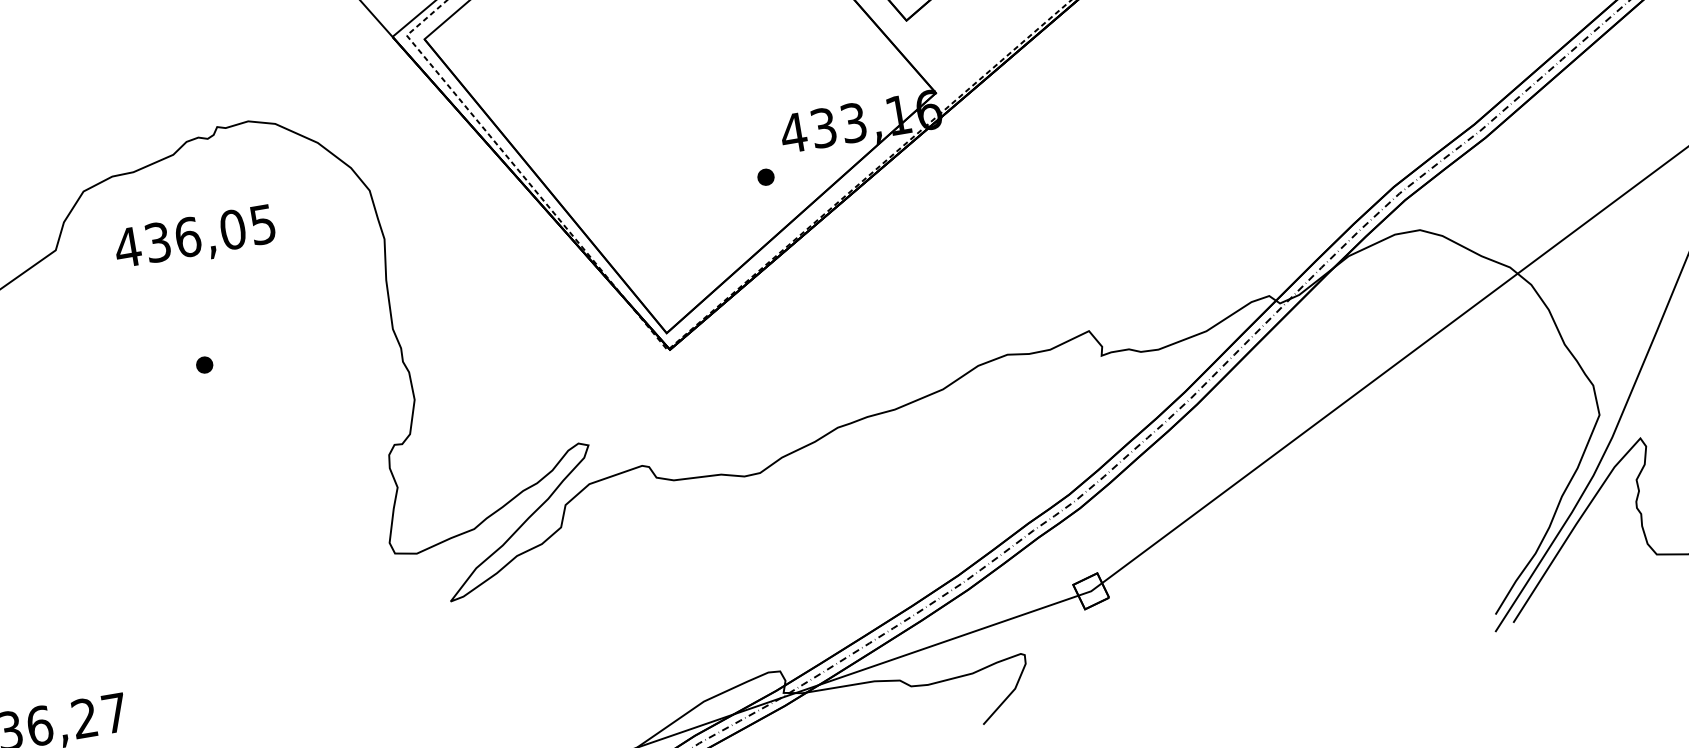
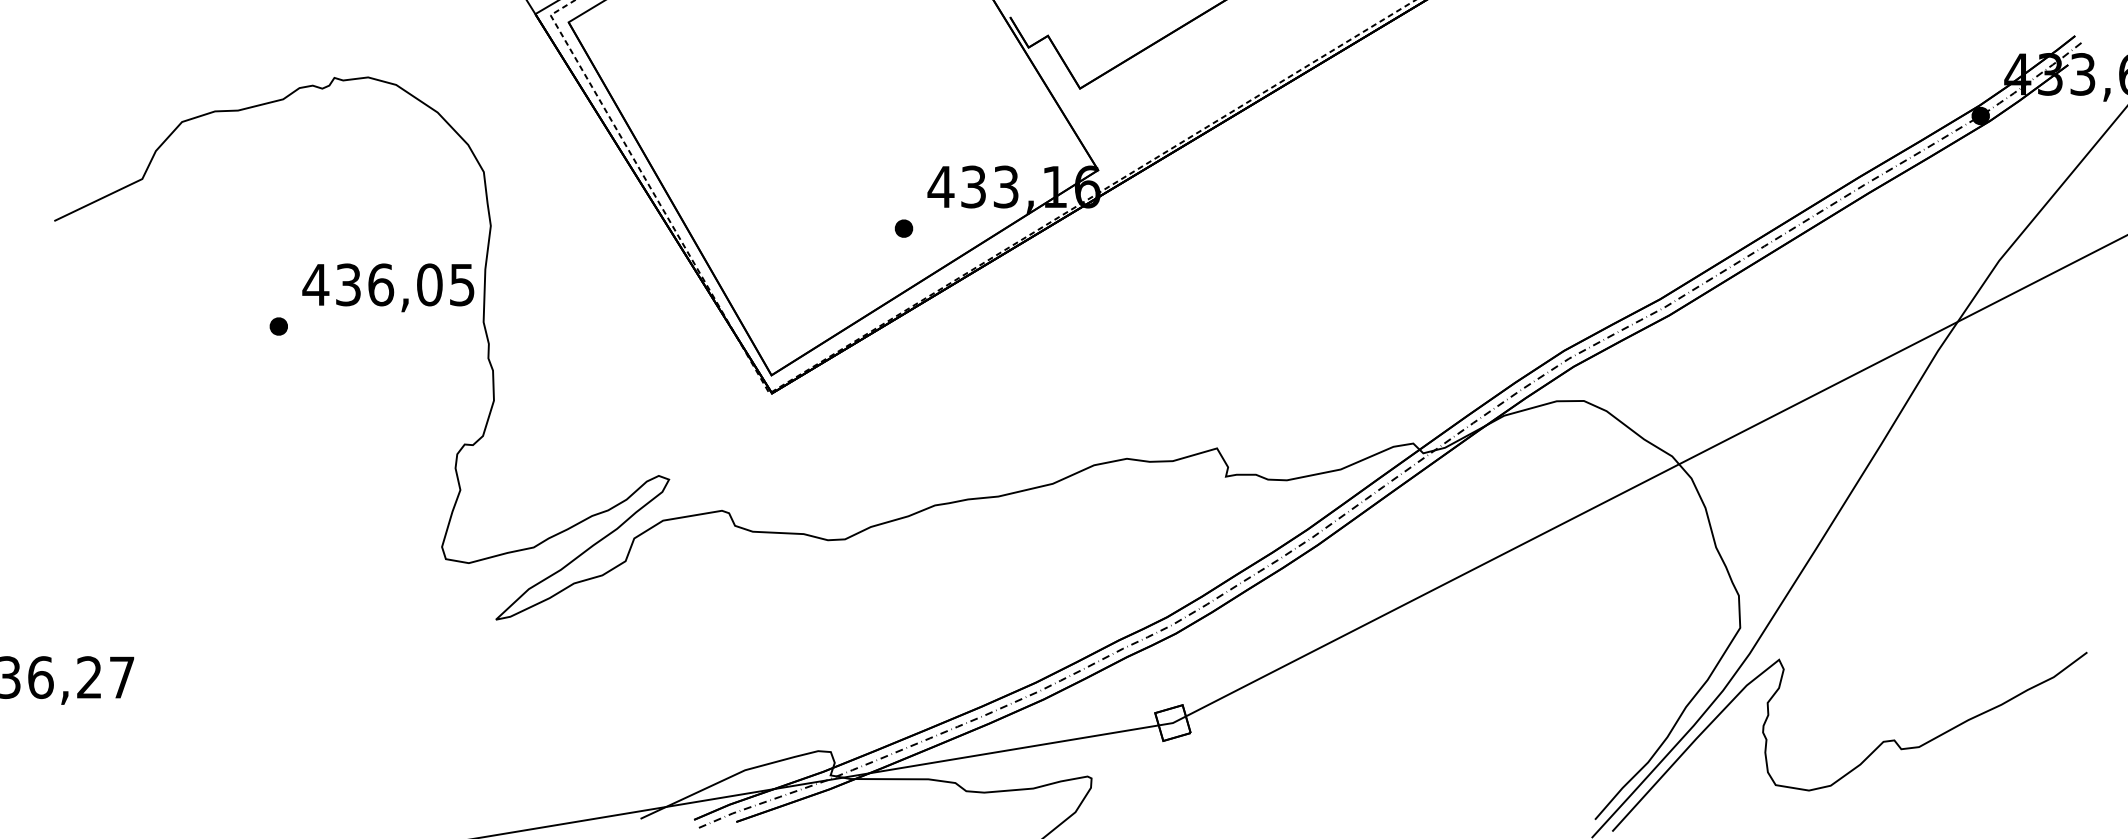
text: (195, 238) -> (388, 287), moved

